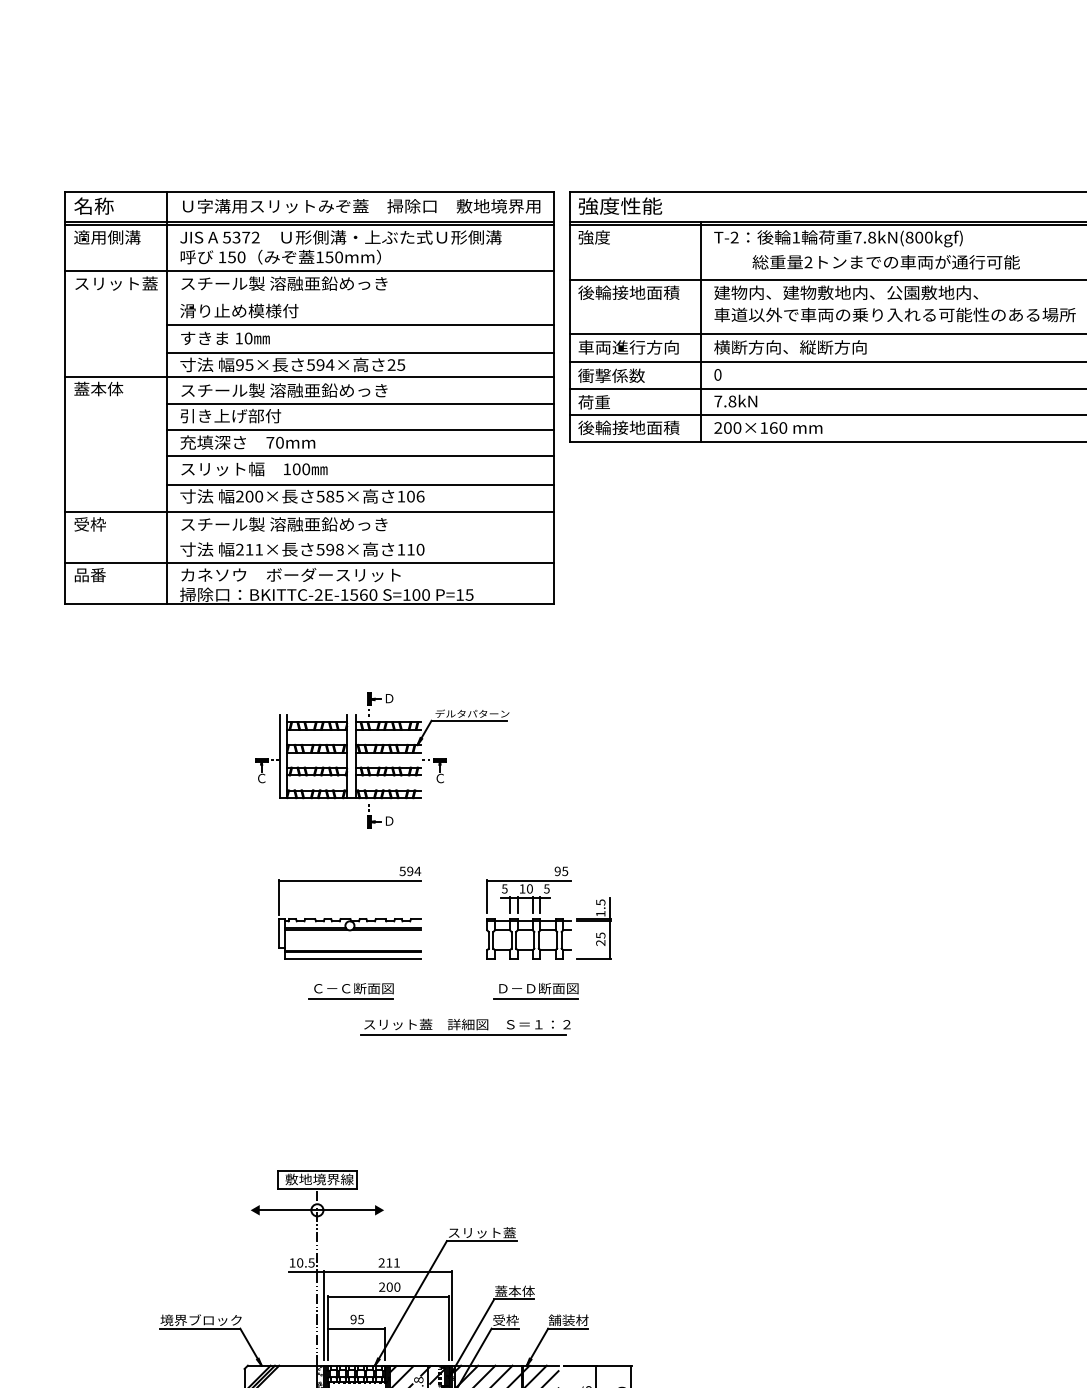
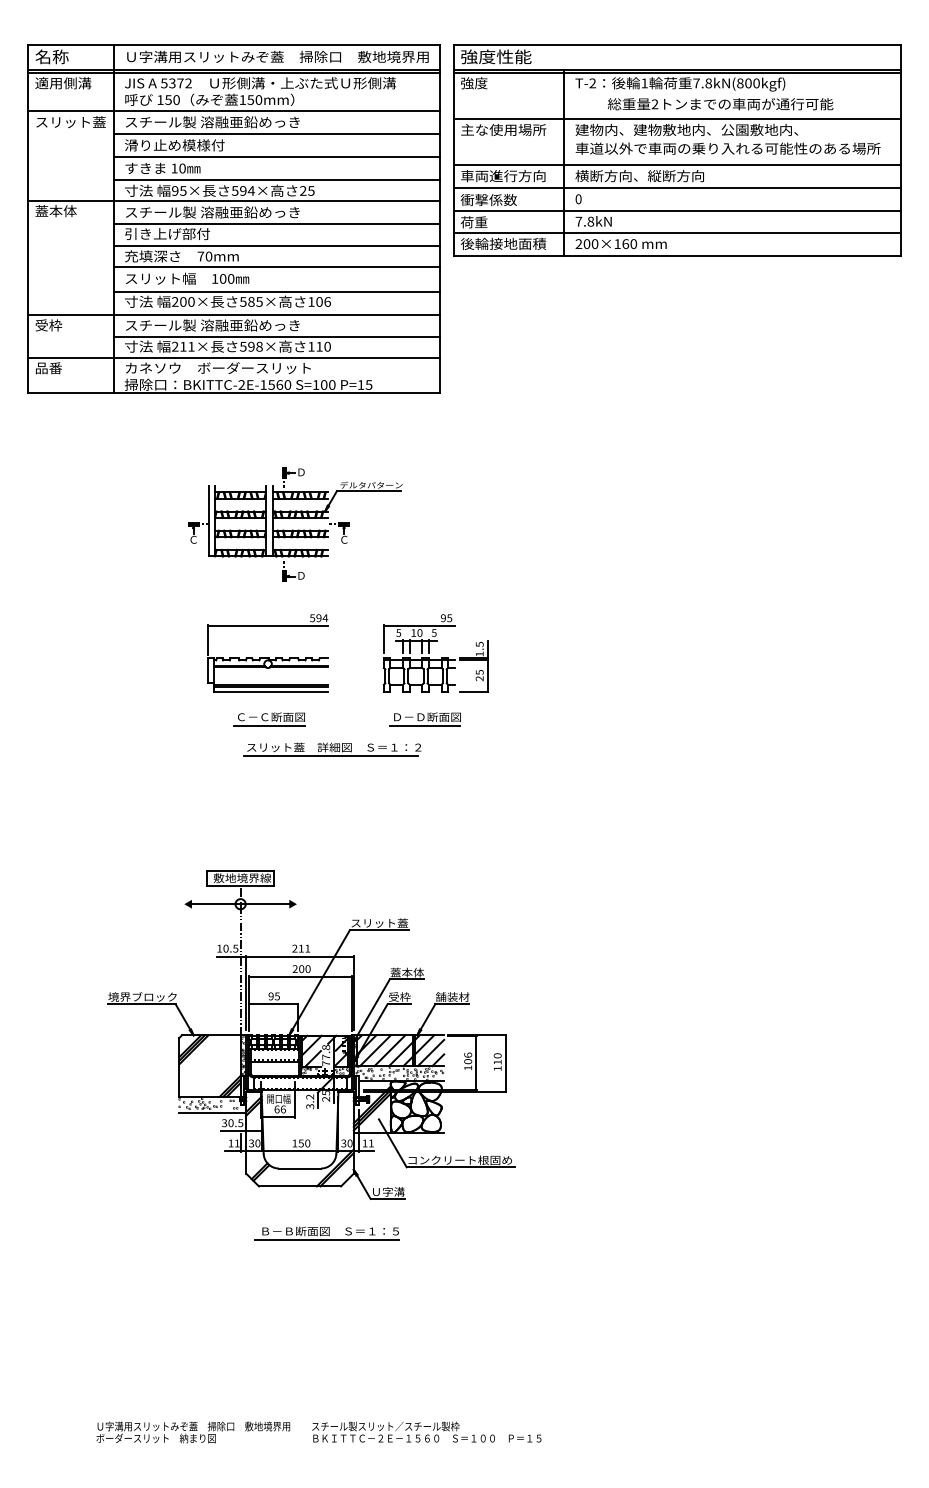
text: (628, 292) -> (503, 129), 後輪接地面積 -> 主な使用場所
line: (359, 298) -> (276, 134), added
line: (359, 537) -> (276, 336), added
part: (465, 1026) -> (332, 749), moved

